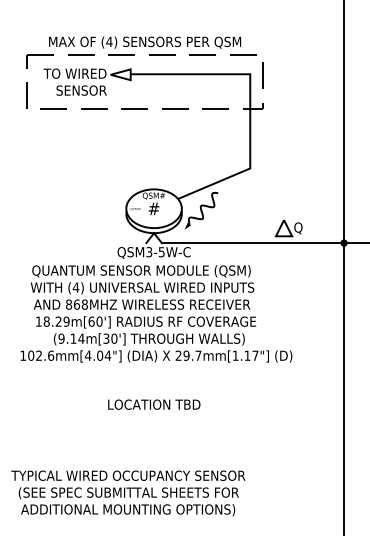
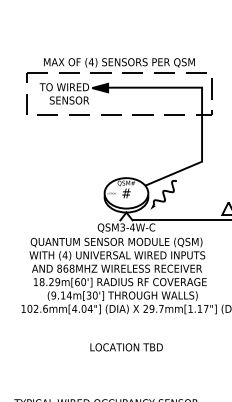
fill: (120, 74) -> (100, 87), added
text: (161, 252) -> (132, 227), QSM3-5W-C -> QSM3-4W-C

